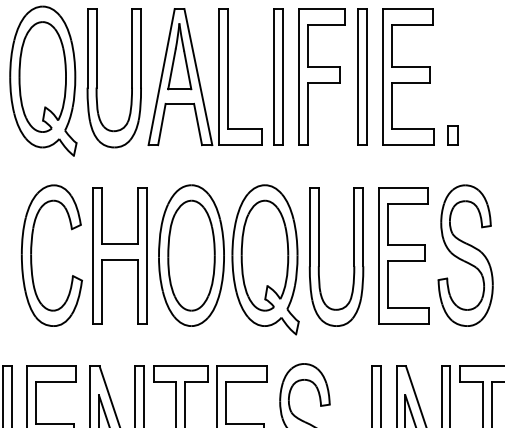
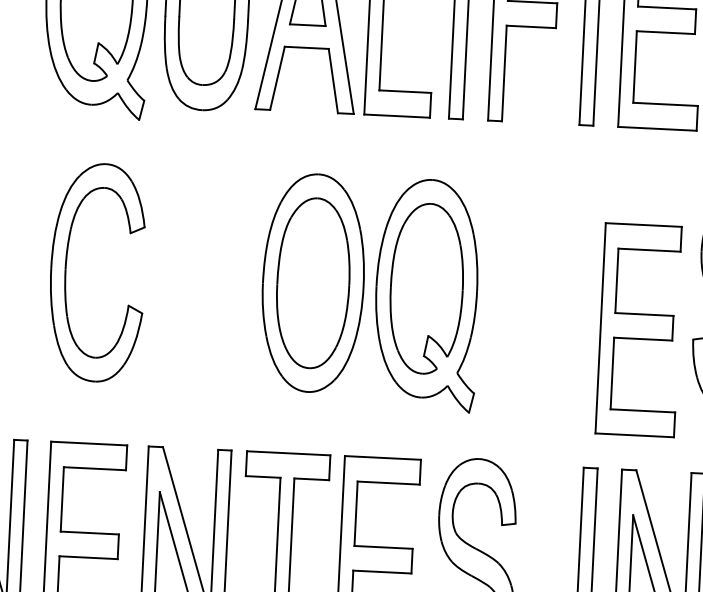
part: (119, 255) -> (202, 277), removed
part: (403, 255) -> (639, 329), moved
part: (319, 256) -> (510, 294), removed

